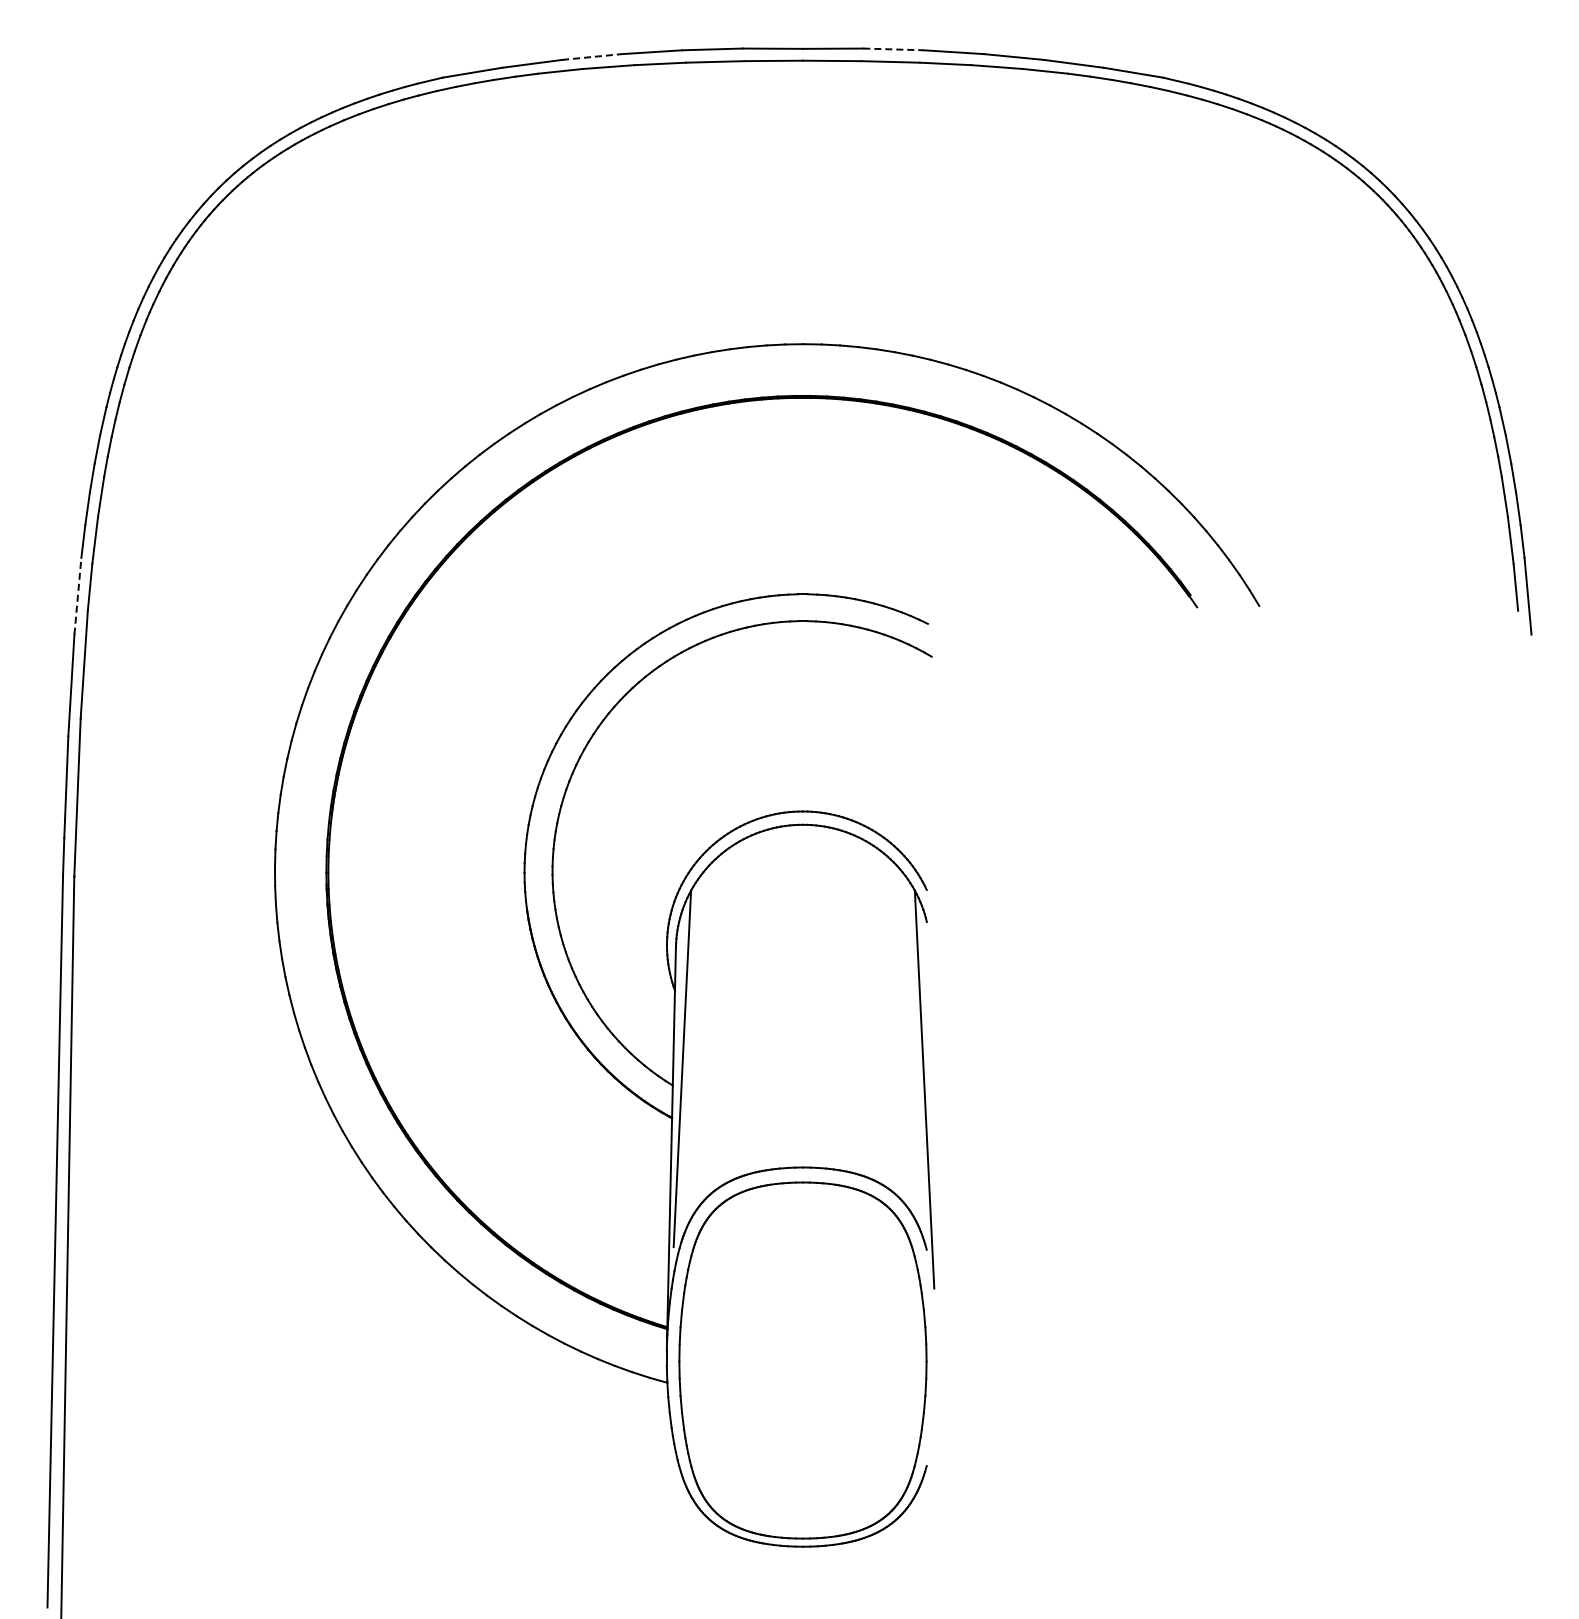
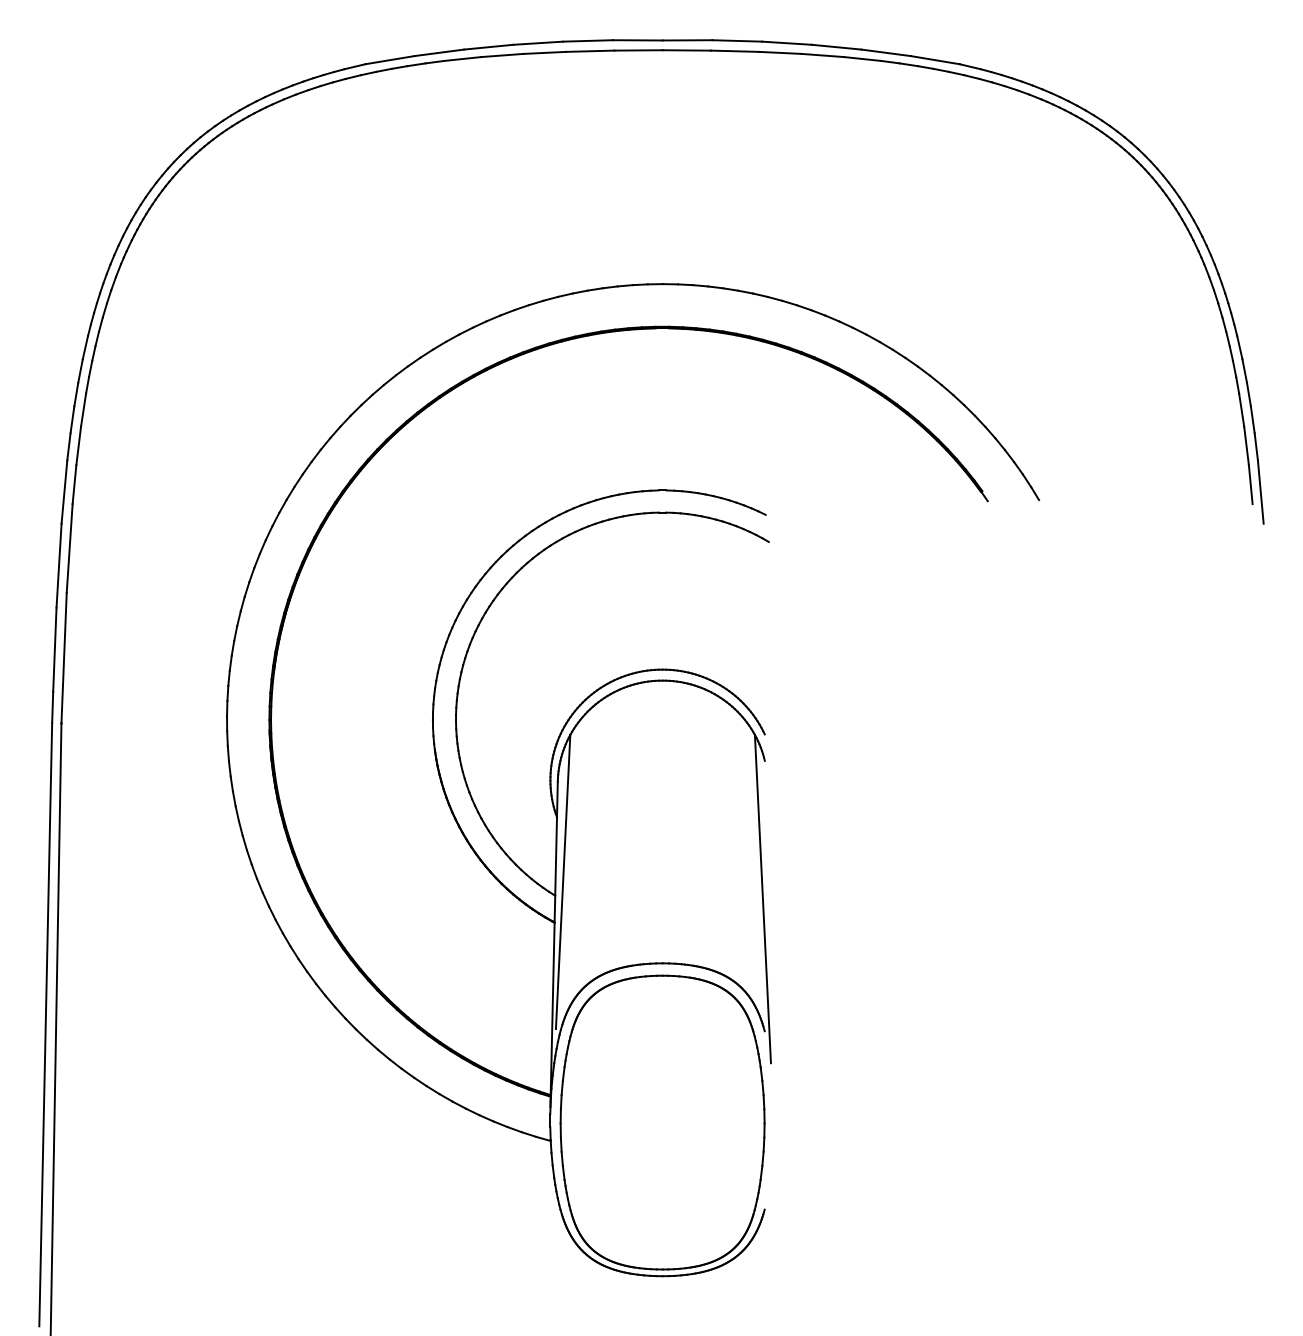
line: (893, 49) -> (737, 41), dashed -> solid
line: (592, 56) -> (488, 46), dashed -> solid
line: (77, 596) -> (64, 492), dashed -> solid

